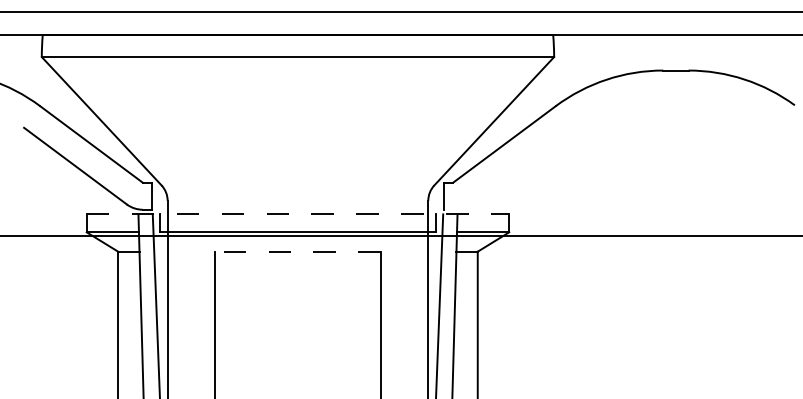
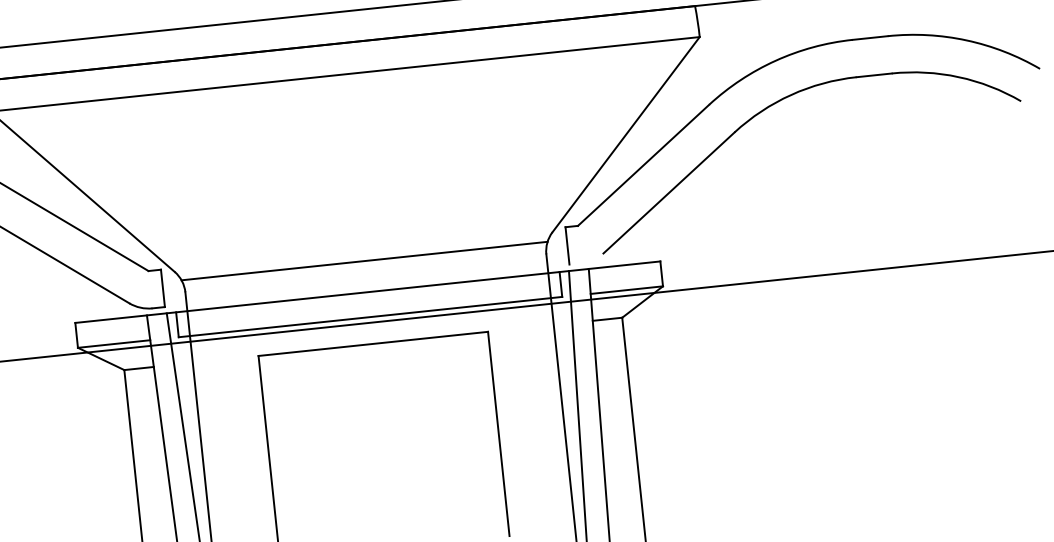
part: (607, 109) -> (781, 101), added
line: (297, 191) -> (363, 260), added
line: (298, 214) -> (368, 292), dashed -> solid
line: (297, 251) -> (372, 343), dashed -> solid

